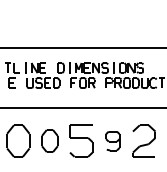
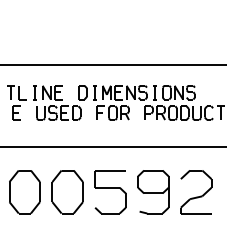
part: (49, 140) -> (67, 191), size x1.43
part: (112, 140) -> (153, 191), size x1.67

